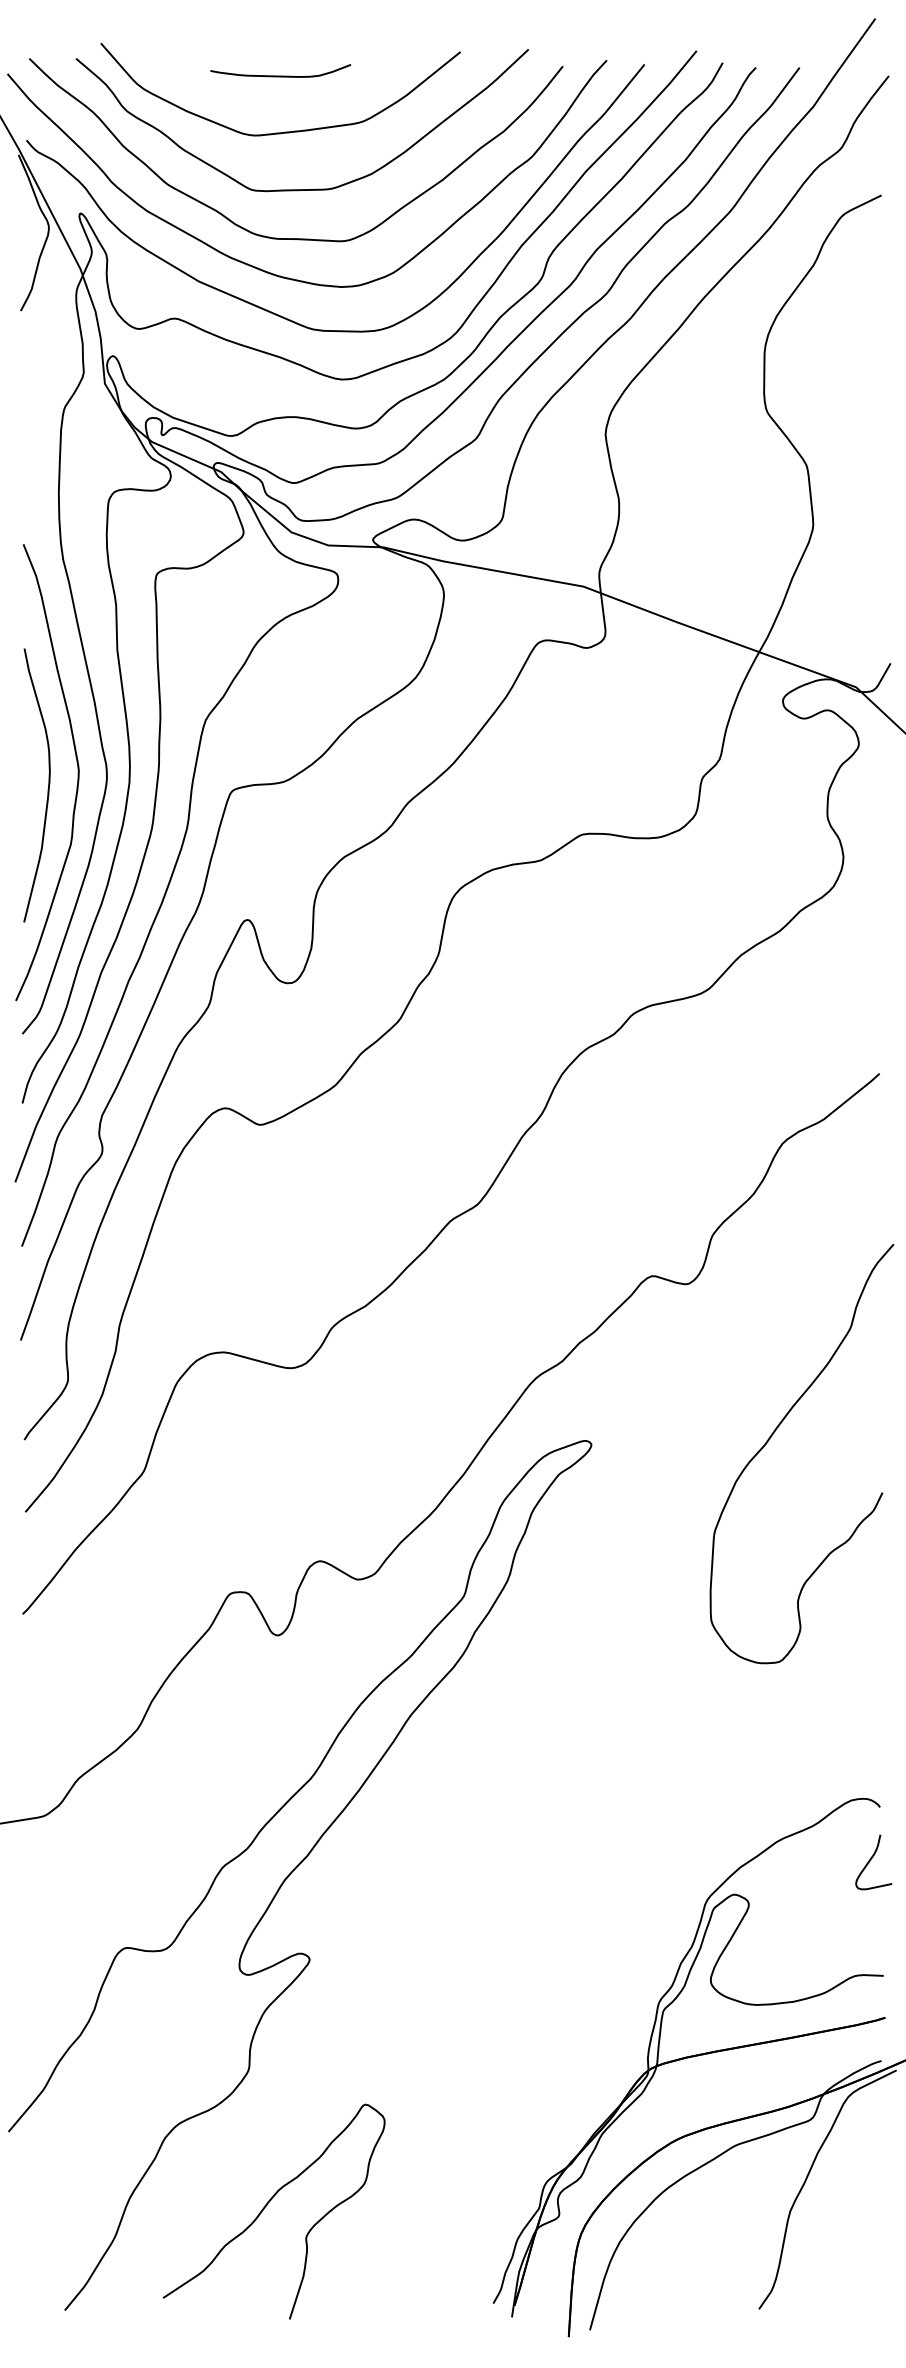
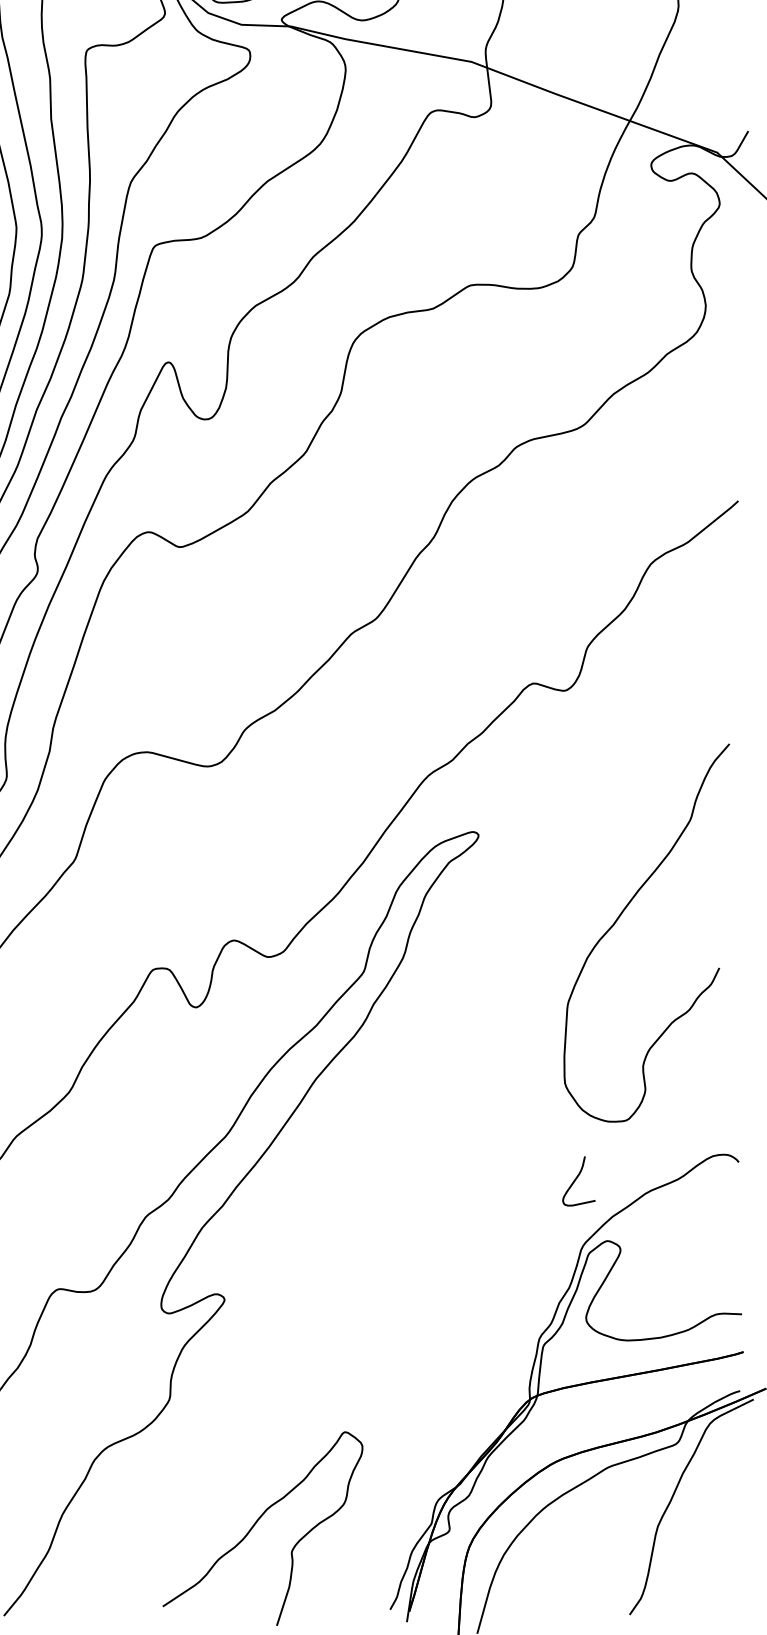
curve: (774, 1433) -> (622, 914), moved
curve: (870, 1861) -> (576, 1180), moved
curve: (267, 2205) -> (256, 1523), moved

